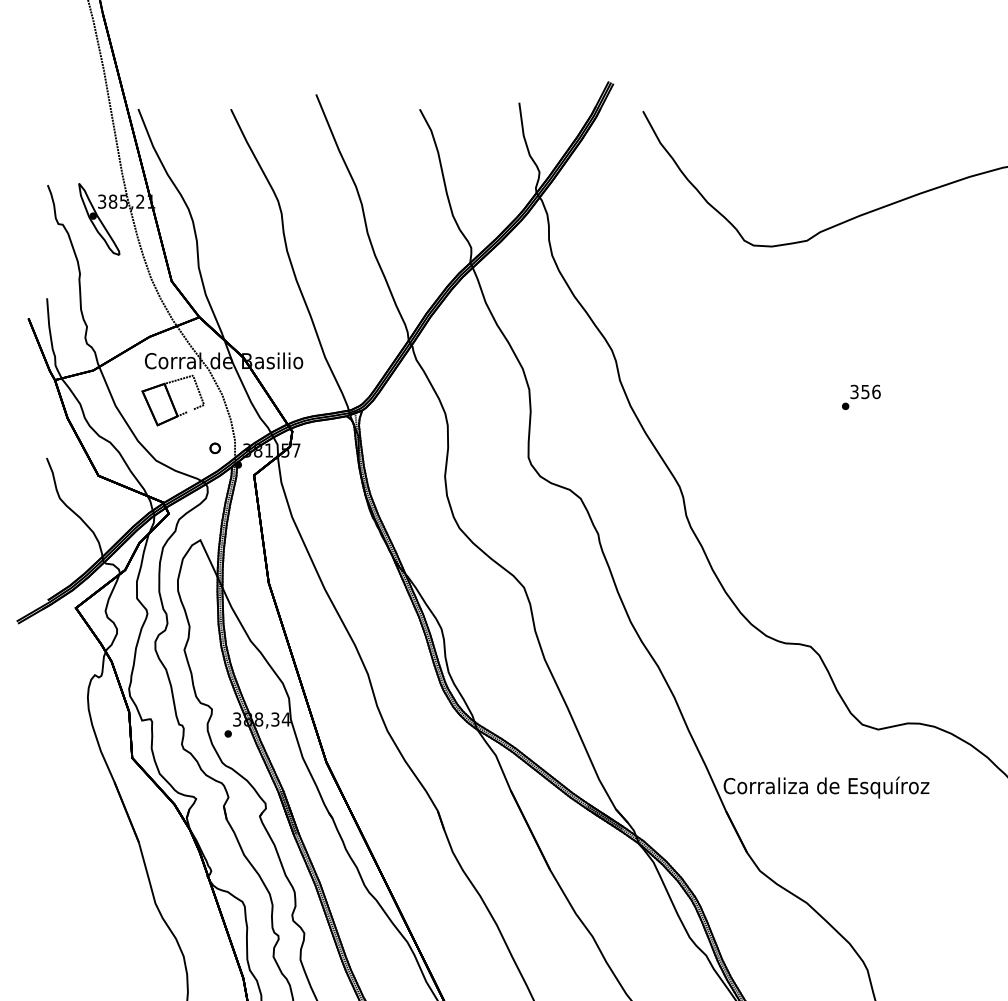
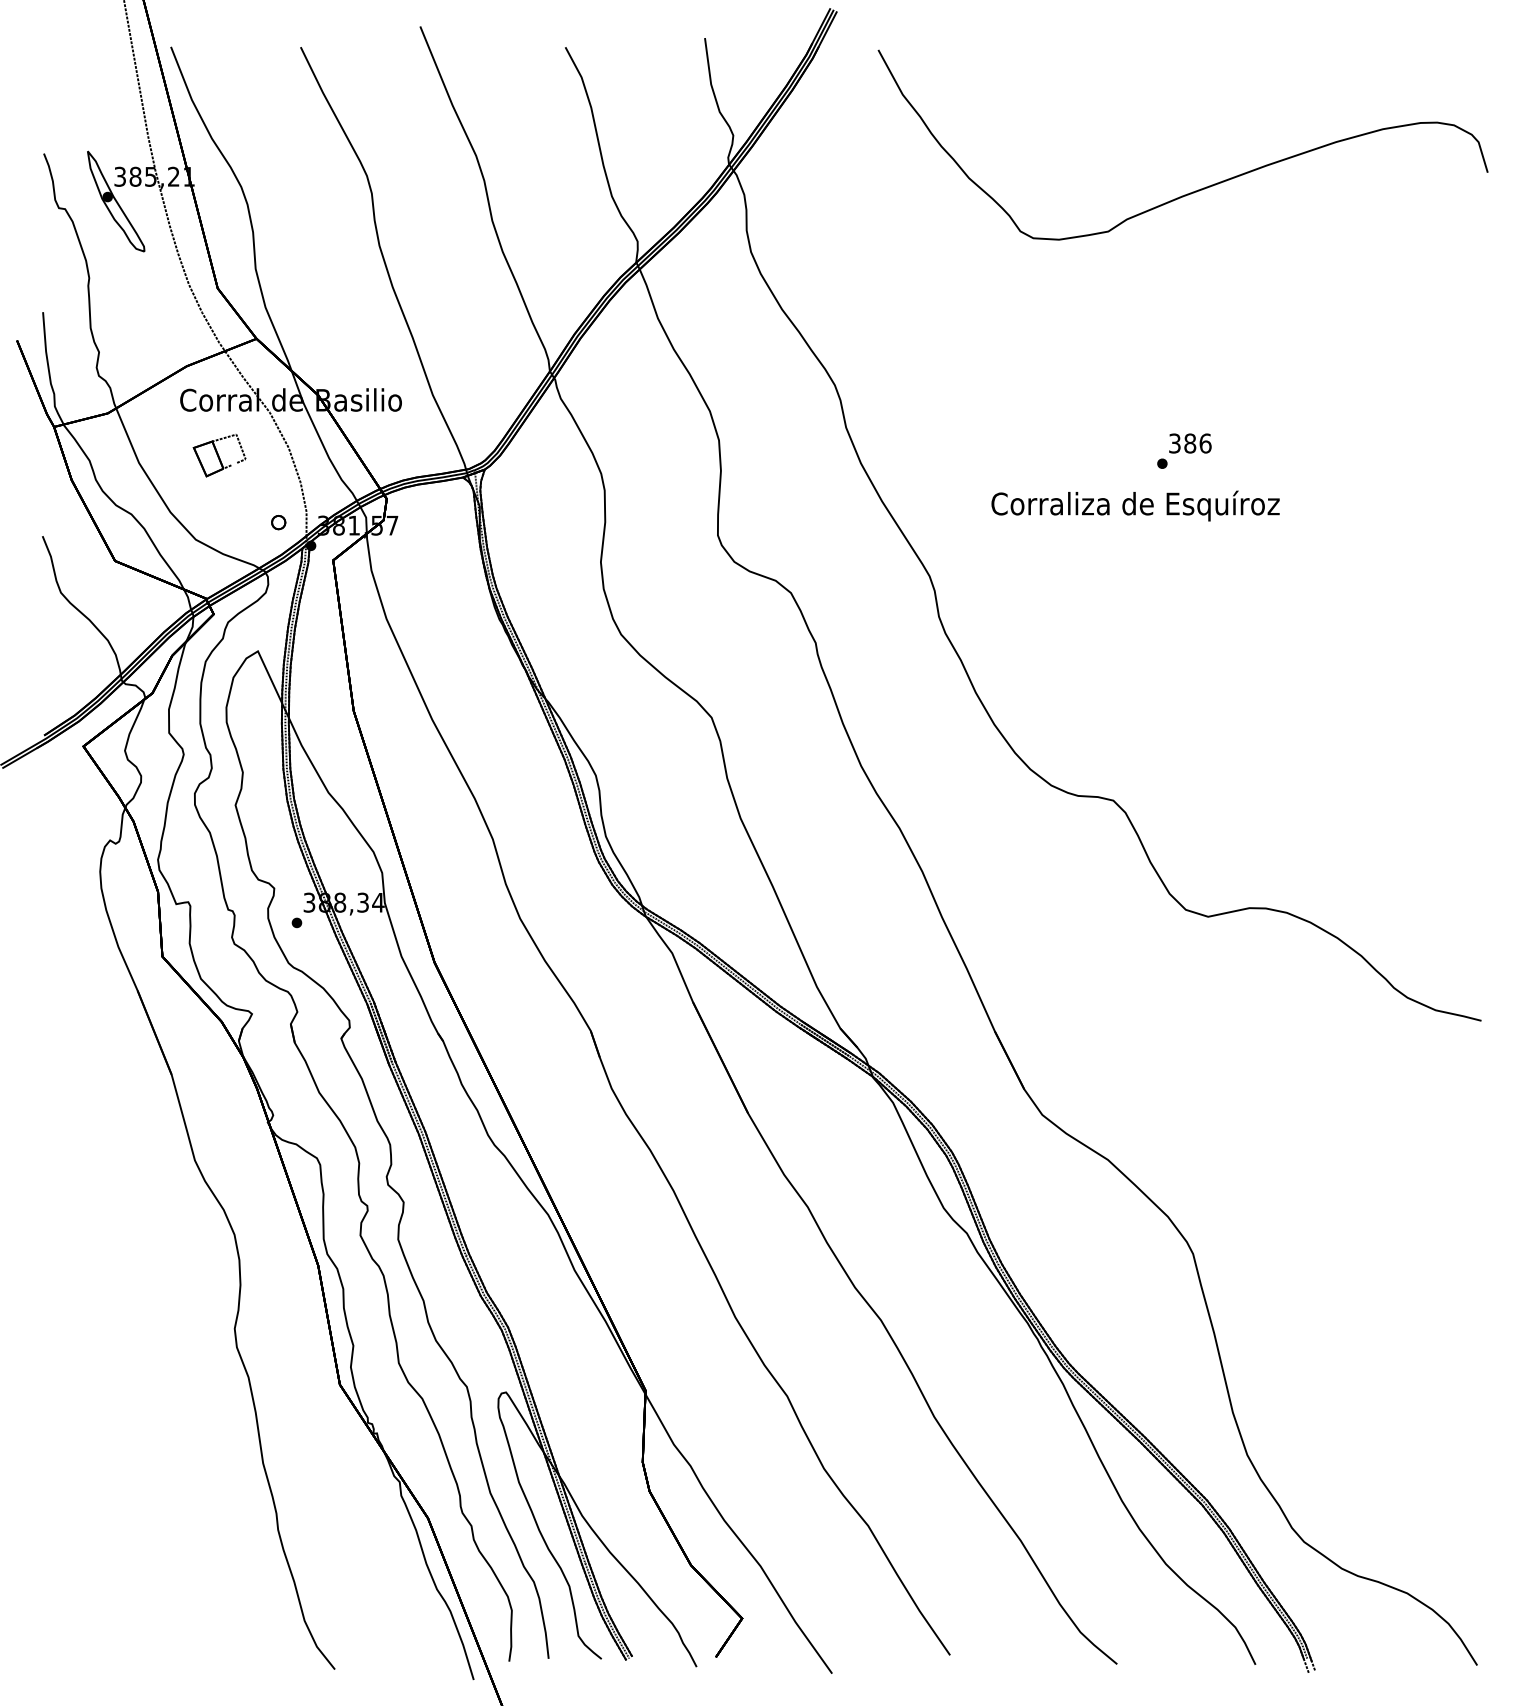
text: (865, 391) -> (1190, 443), 356 -> 386
part: (172, 400) -> (219, 455), size x0.6
text: (826, 787) -> (1135, 505), moved

